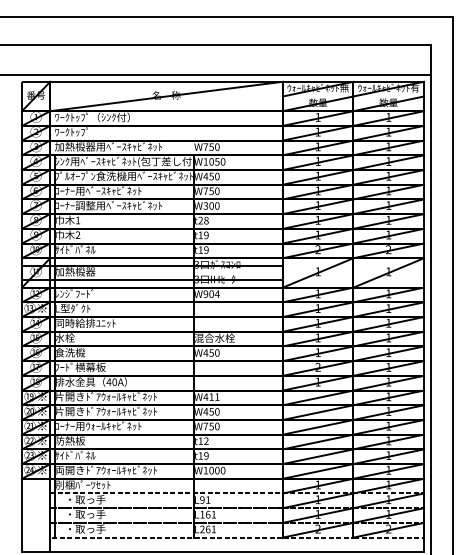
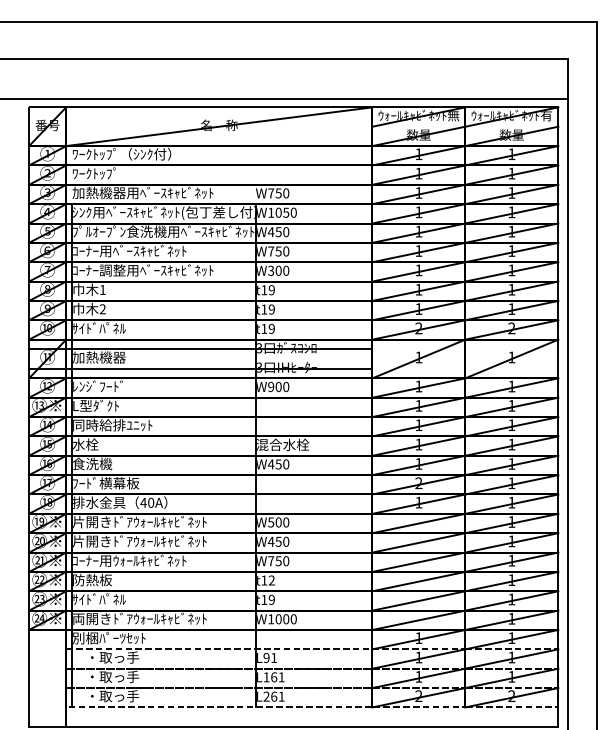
text: (203, 220) -> (267, 290), t28 -> t19
text: (216, 293) -> (285, 386), W904 -> W900
text: (211, 397) -> (278, 522), W411 -> W500

